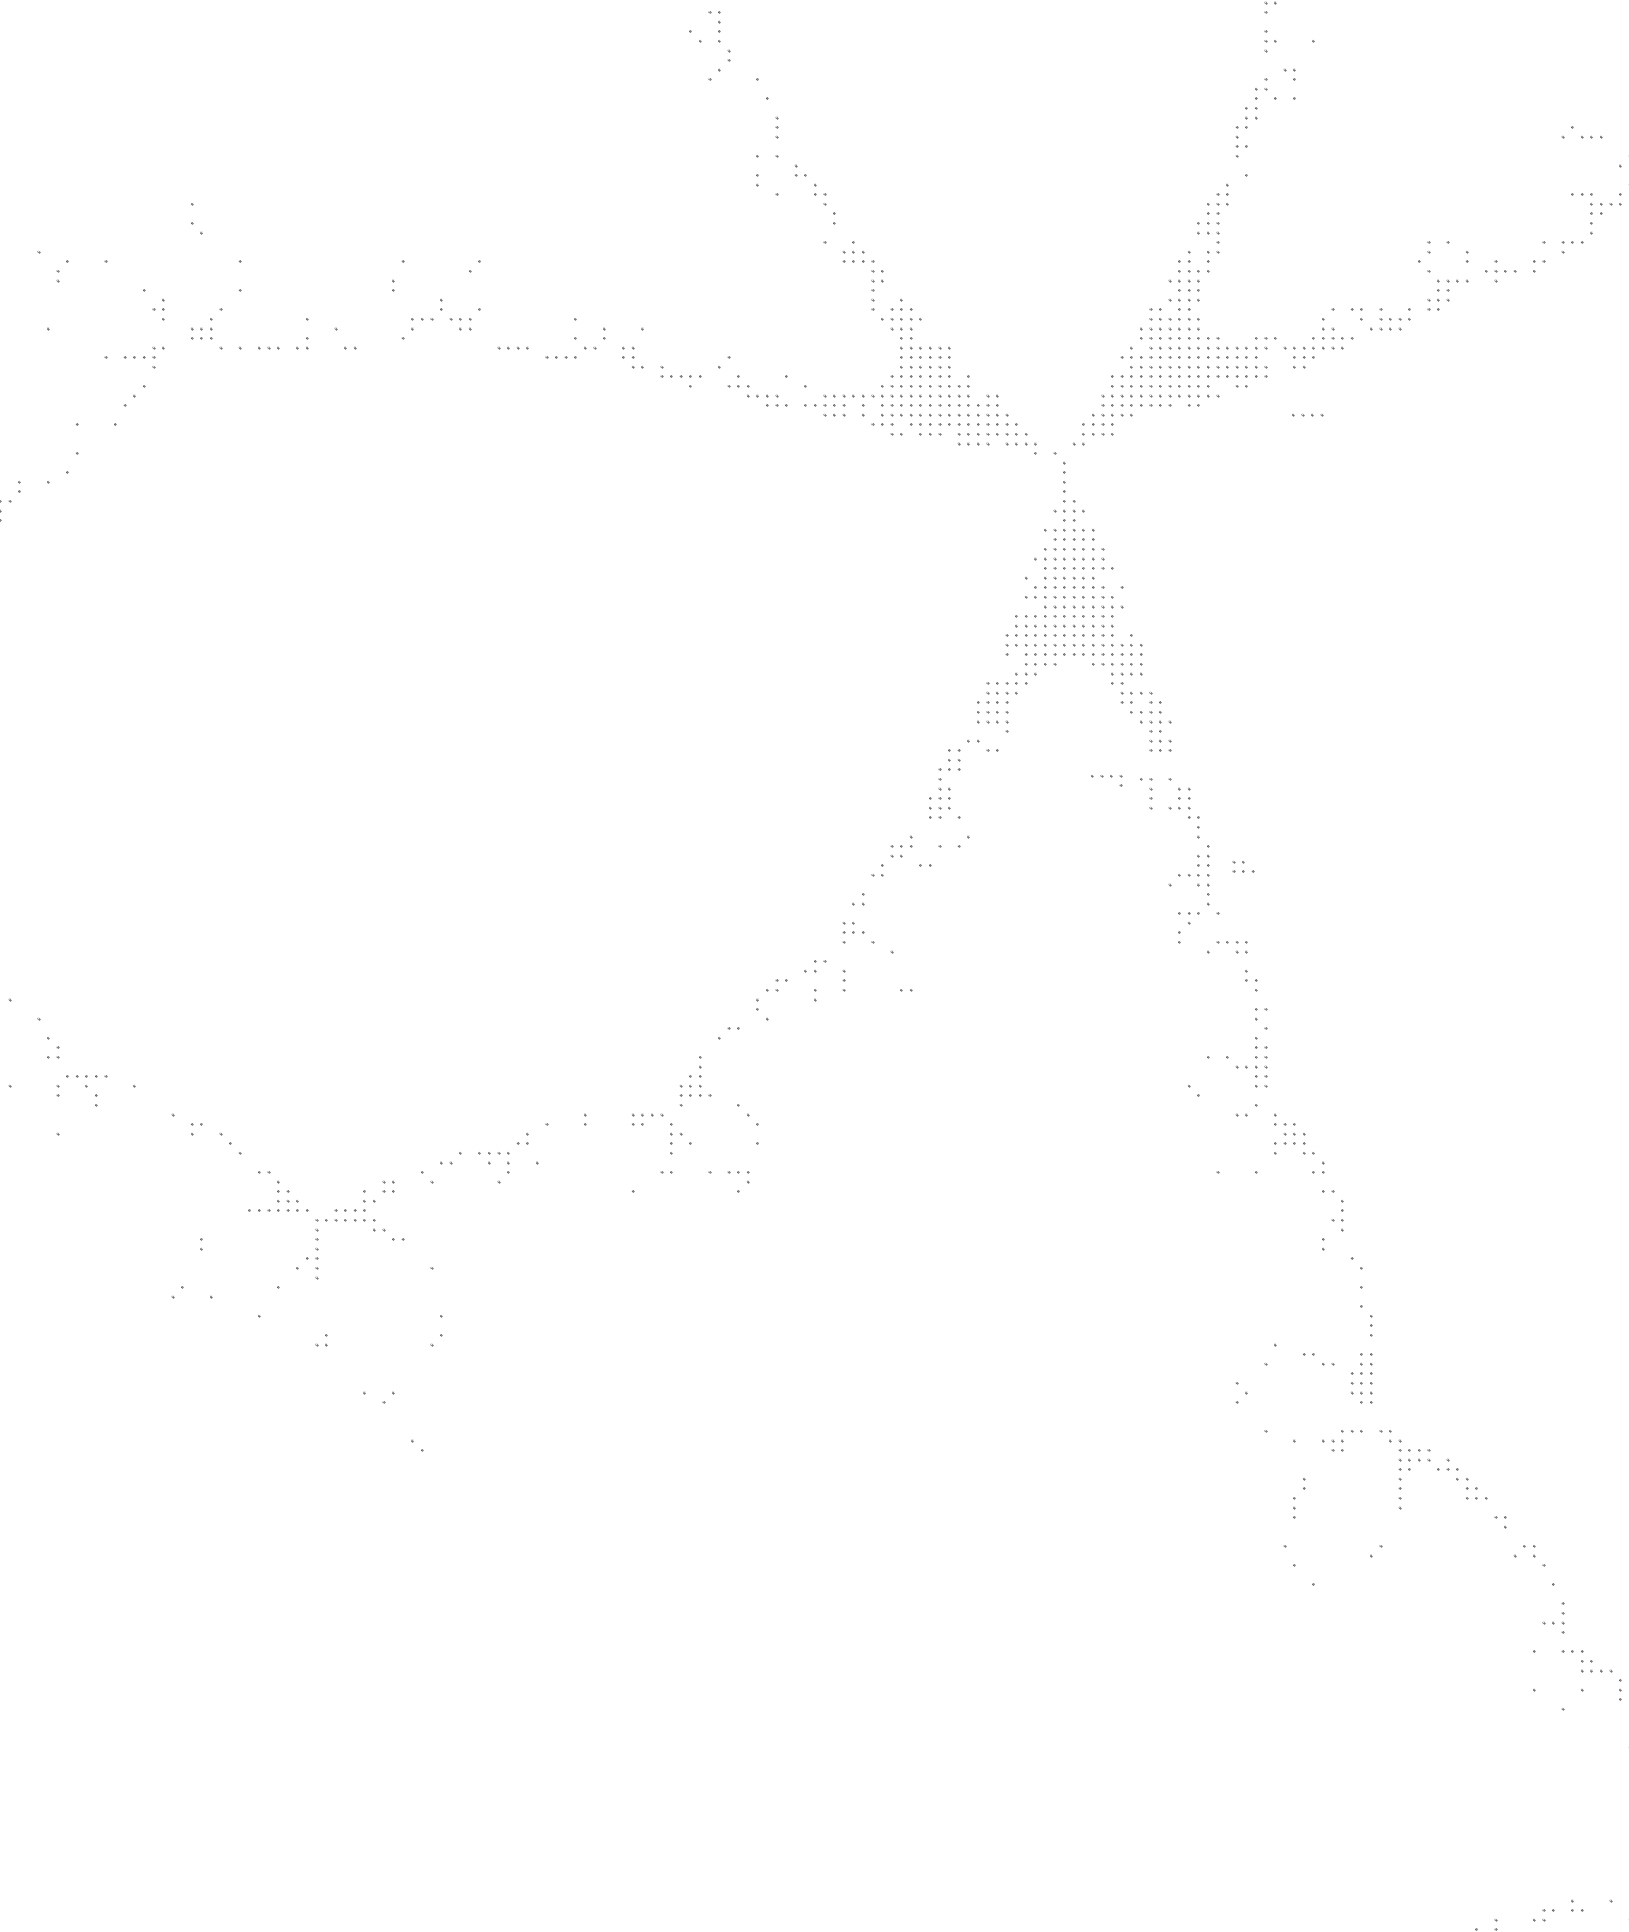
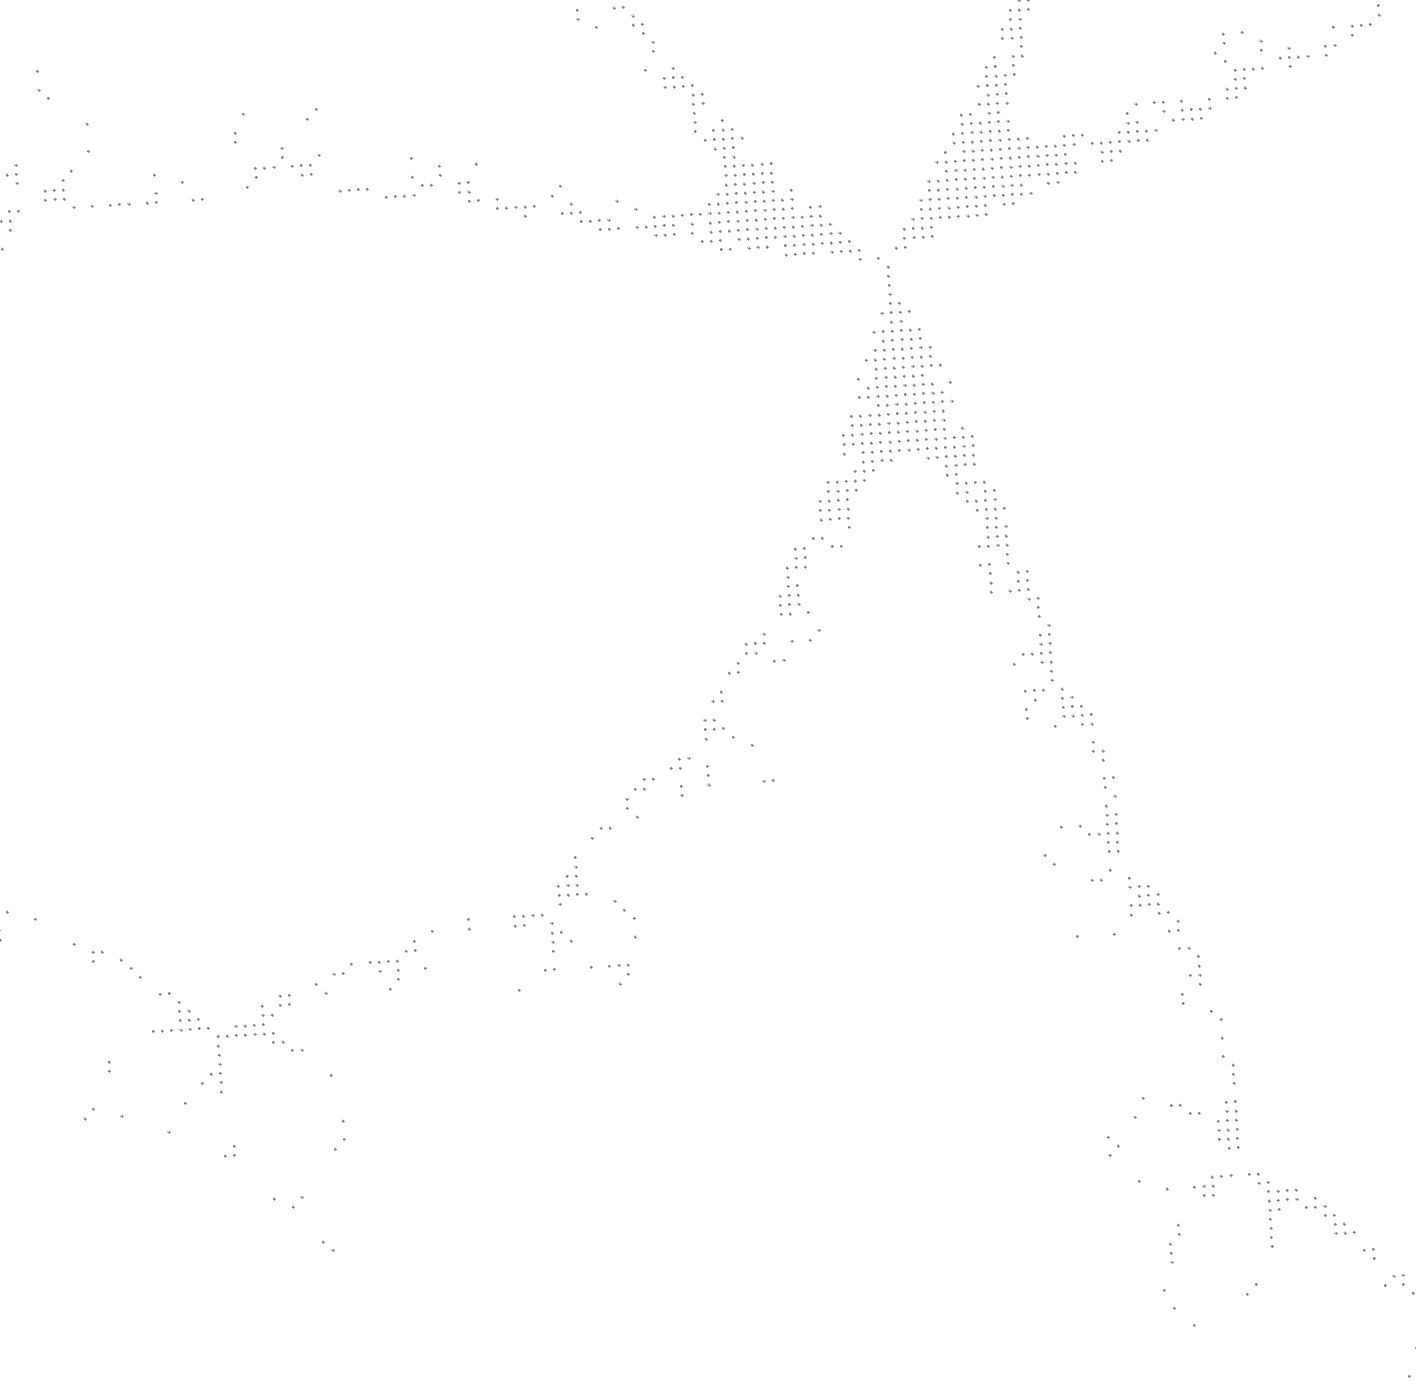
part: (1307, 415) -> (972, 215), moved
part: (1106, 780) -> (993, 549), moved
part: (1243, 866) -> (1072, 701), moved

